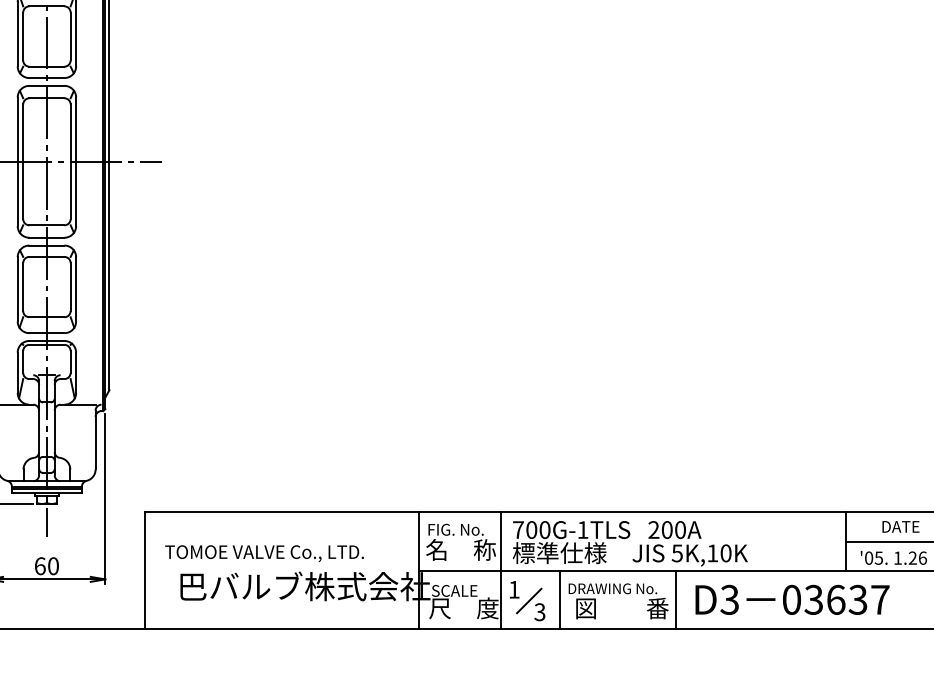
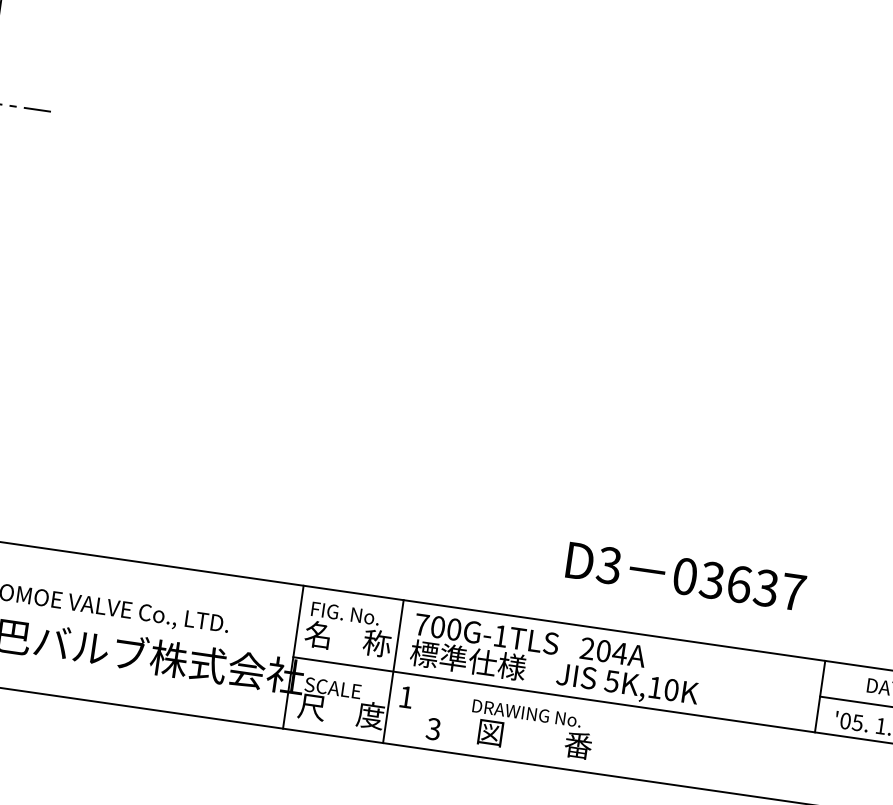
text: (680, 530) -> (619, 654), 200A -> 204A
line: (559, 599) -> (459, 717), removed
line: (676, 599) -> (602, 737), removed
text: (792, 599) -> (686, 576), moved
line: (529, 600) -> (422, 713), removed

